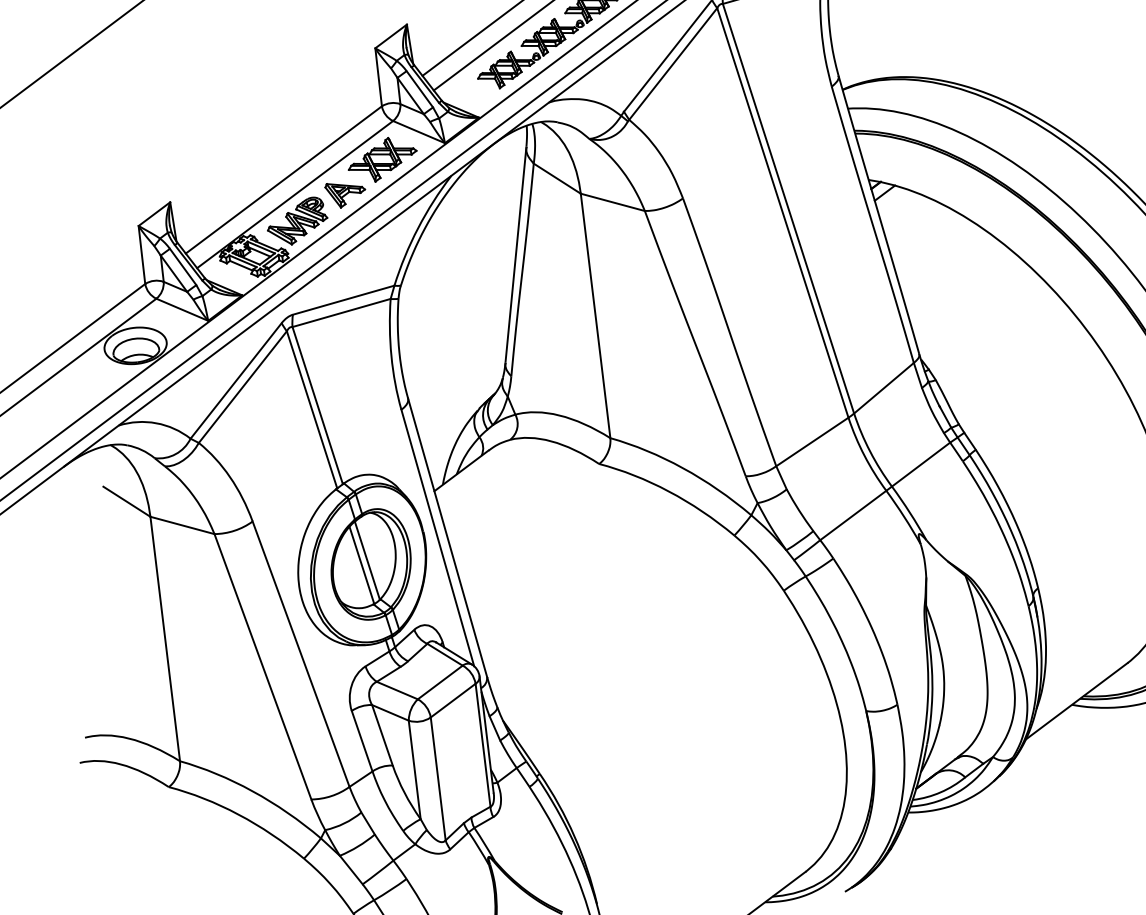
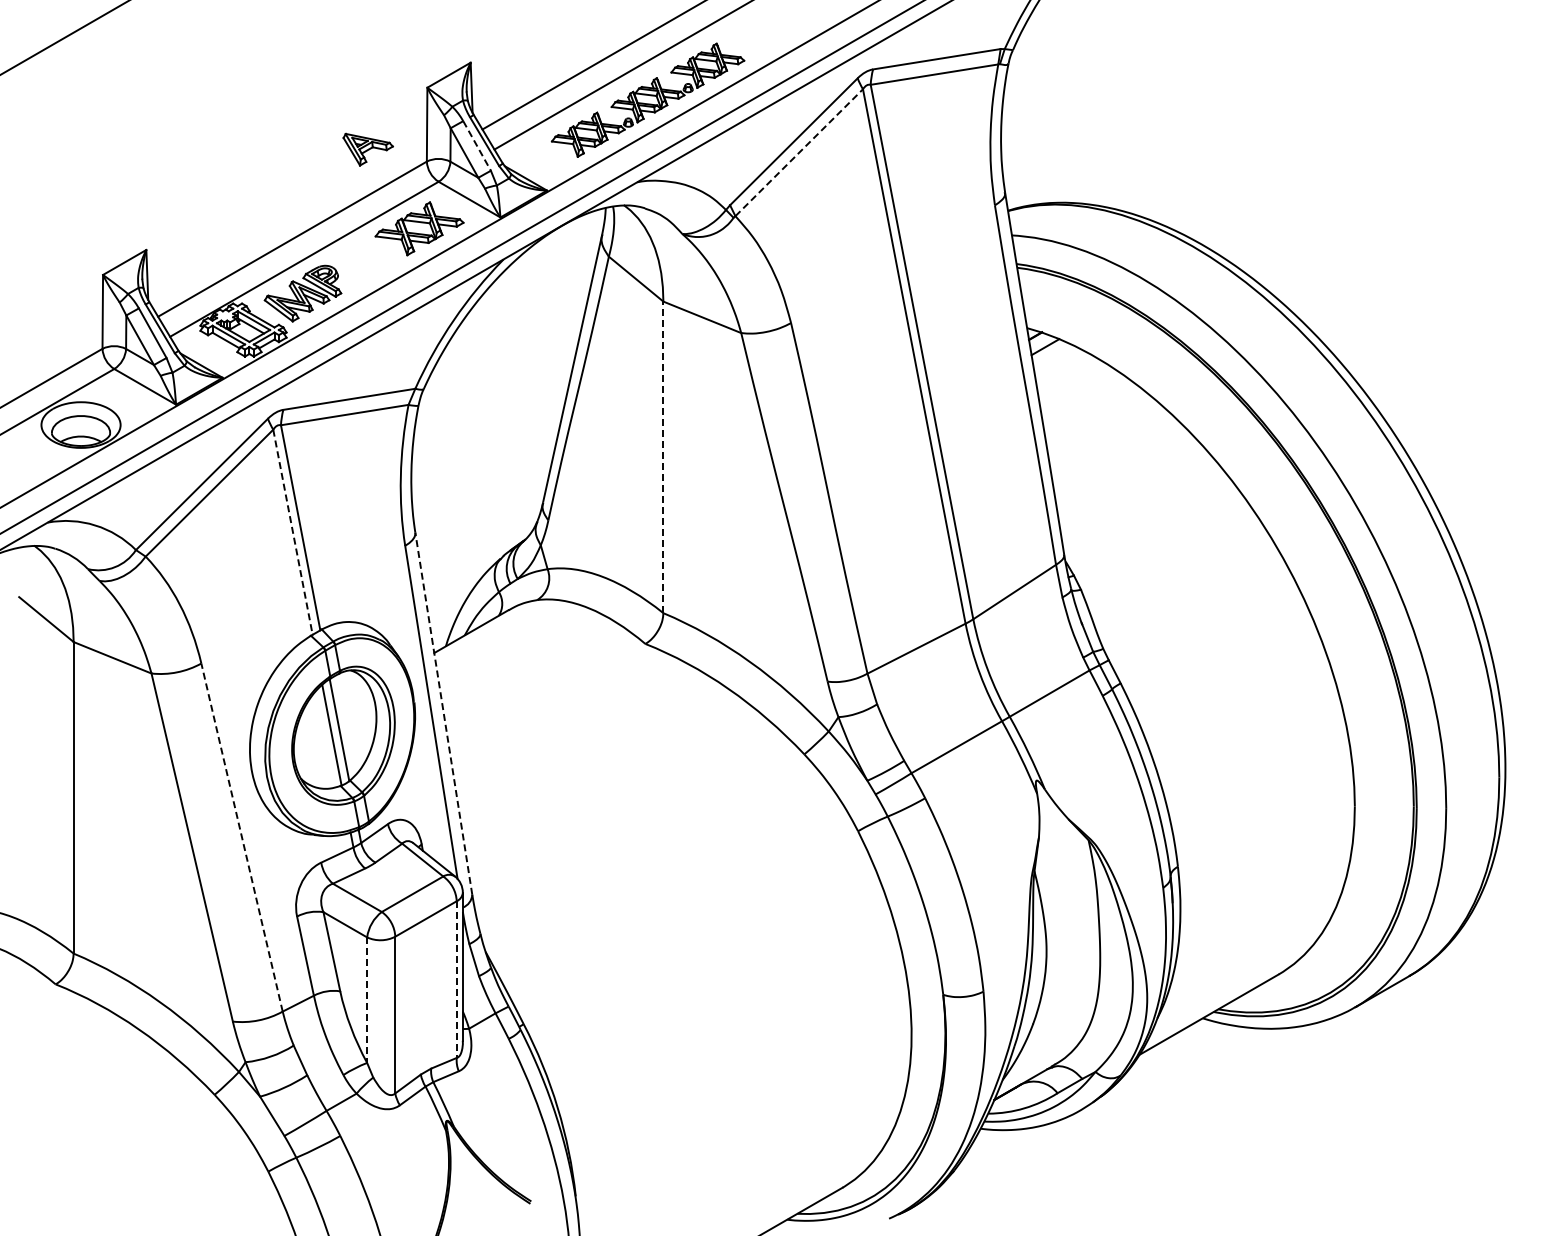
line: (673, 63) -> (799, 152), solid -> dashed
line: (420, 89) -> (477, 146), solid -> dashed
part: (345, 194) -> (367, 149), moved
line: (595, 316) -> (663, 457), solid -> dashed
line: (312, 409) -> (293, 532), solid -> dashed
line: (447, 537) -> (443, 713), solid -> dashed
line: (301, 654) -> (242, 837), solid -> dashed
line: (482, 746) -> (456, 980), solid -> dashed
line: (415, 770) -> (367, 1000), solid -> dashed

